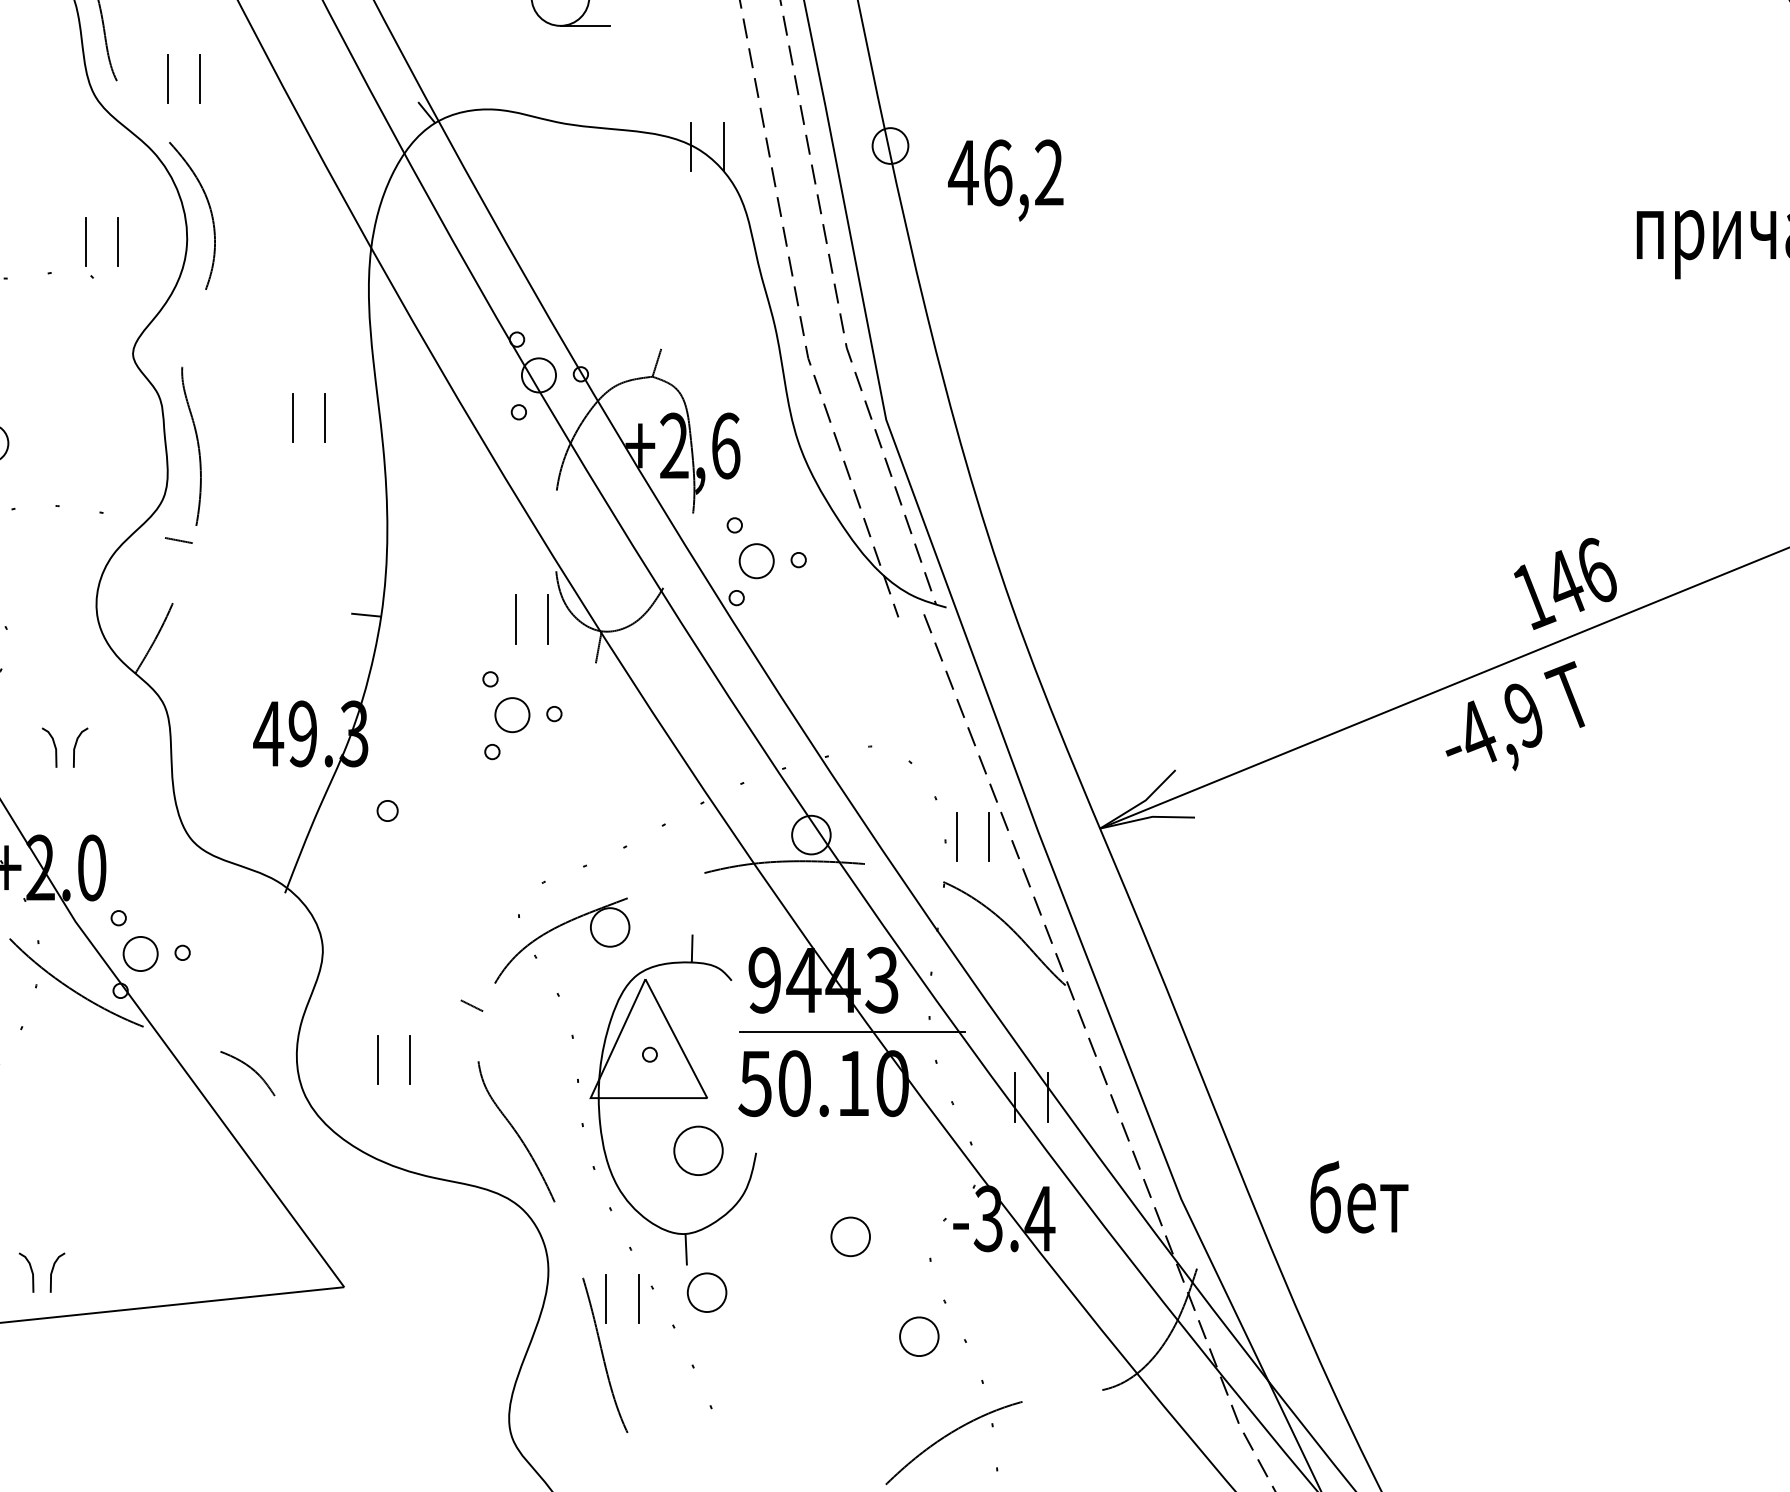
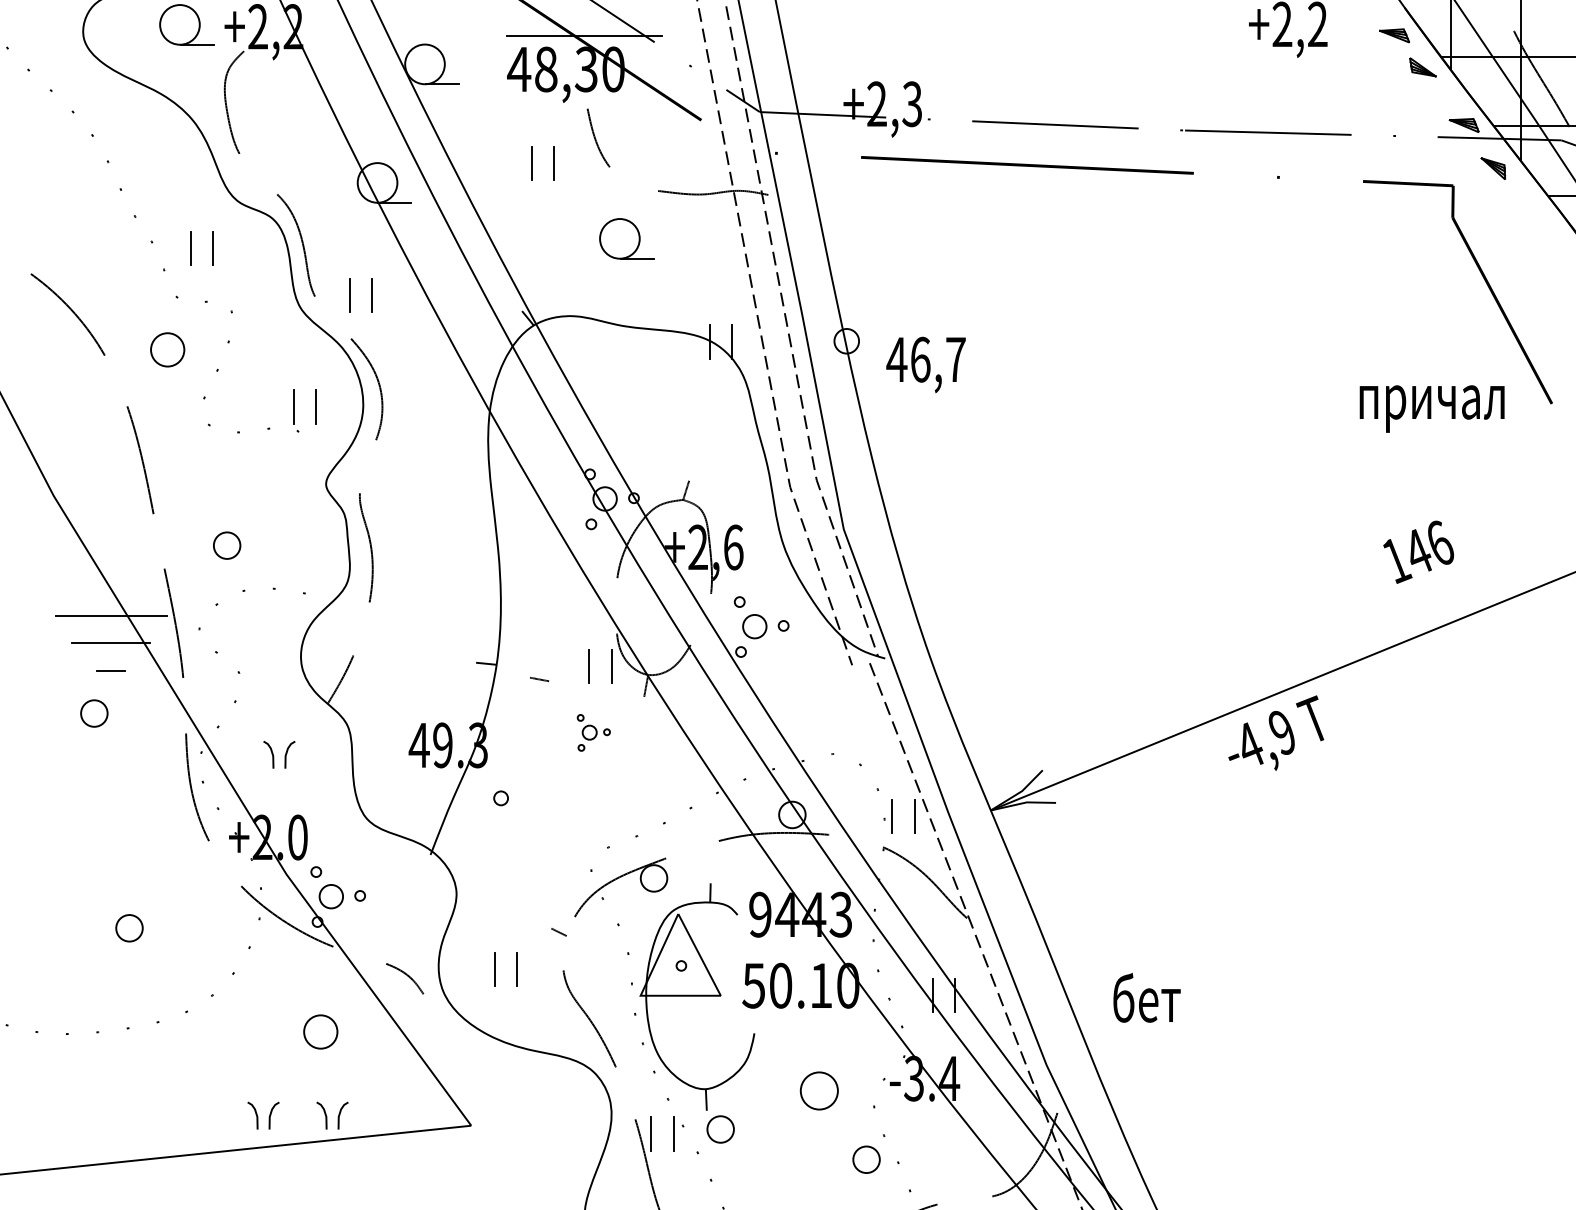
text: (1048, 171) -> (955, 358), 46,2 -> 46,7
part: (293, 416) -> (436, 527), removed
line: (178, 540) -> (539, 679), moved
text: (1565, 582) -> (1418, 551), moved
part: (522, 715) -> (593, 732), size x0.6
line: (852, 1032) -> (820, 950), removed
part: (698, 1150) -> (320, 1031), moved
text: (1358, 1196) -> (1146, 997), moved
part: (850, 1237) -> (819, 1091), size x1.4
part: (142, 1272) -> (332, 1115), added

